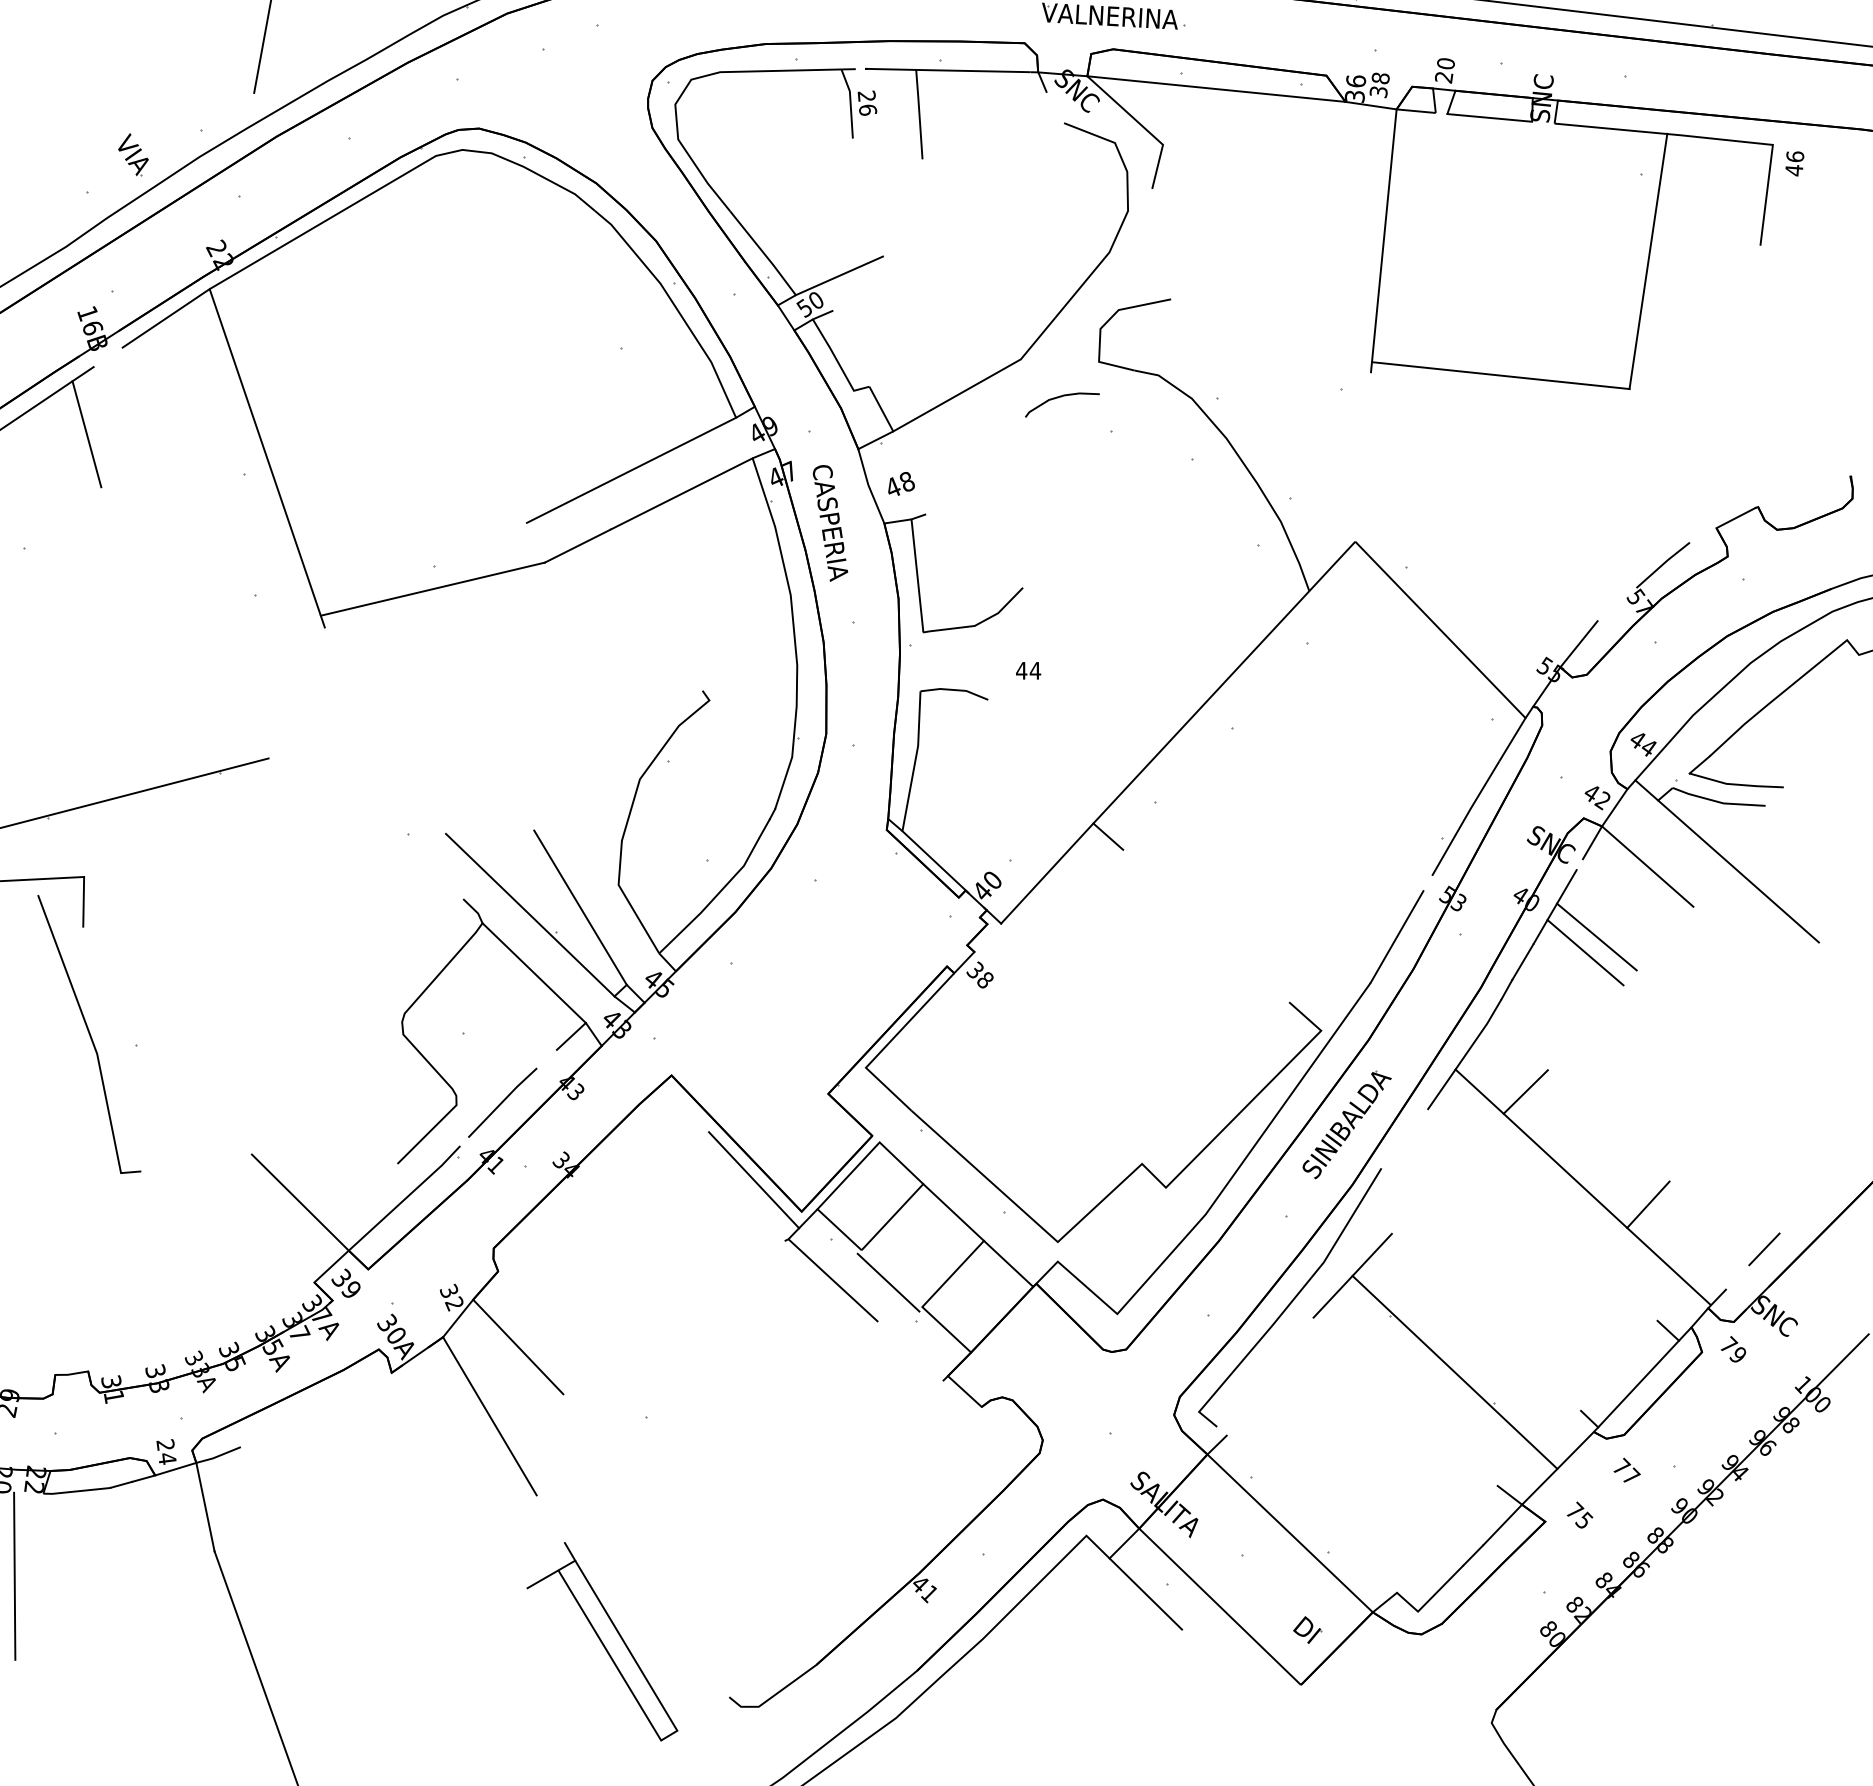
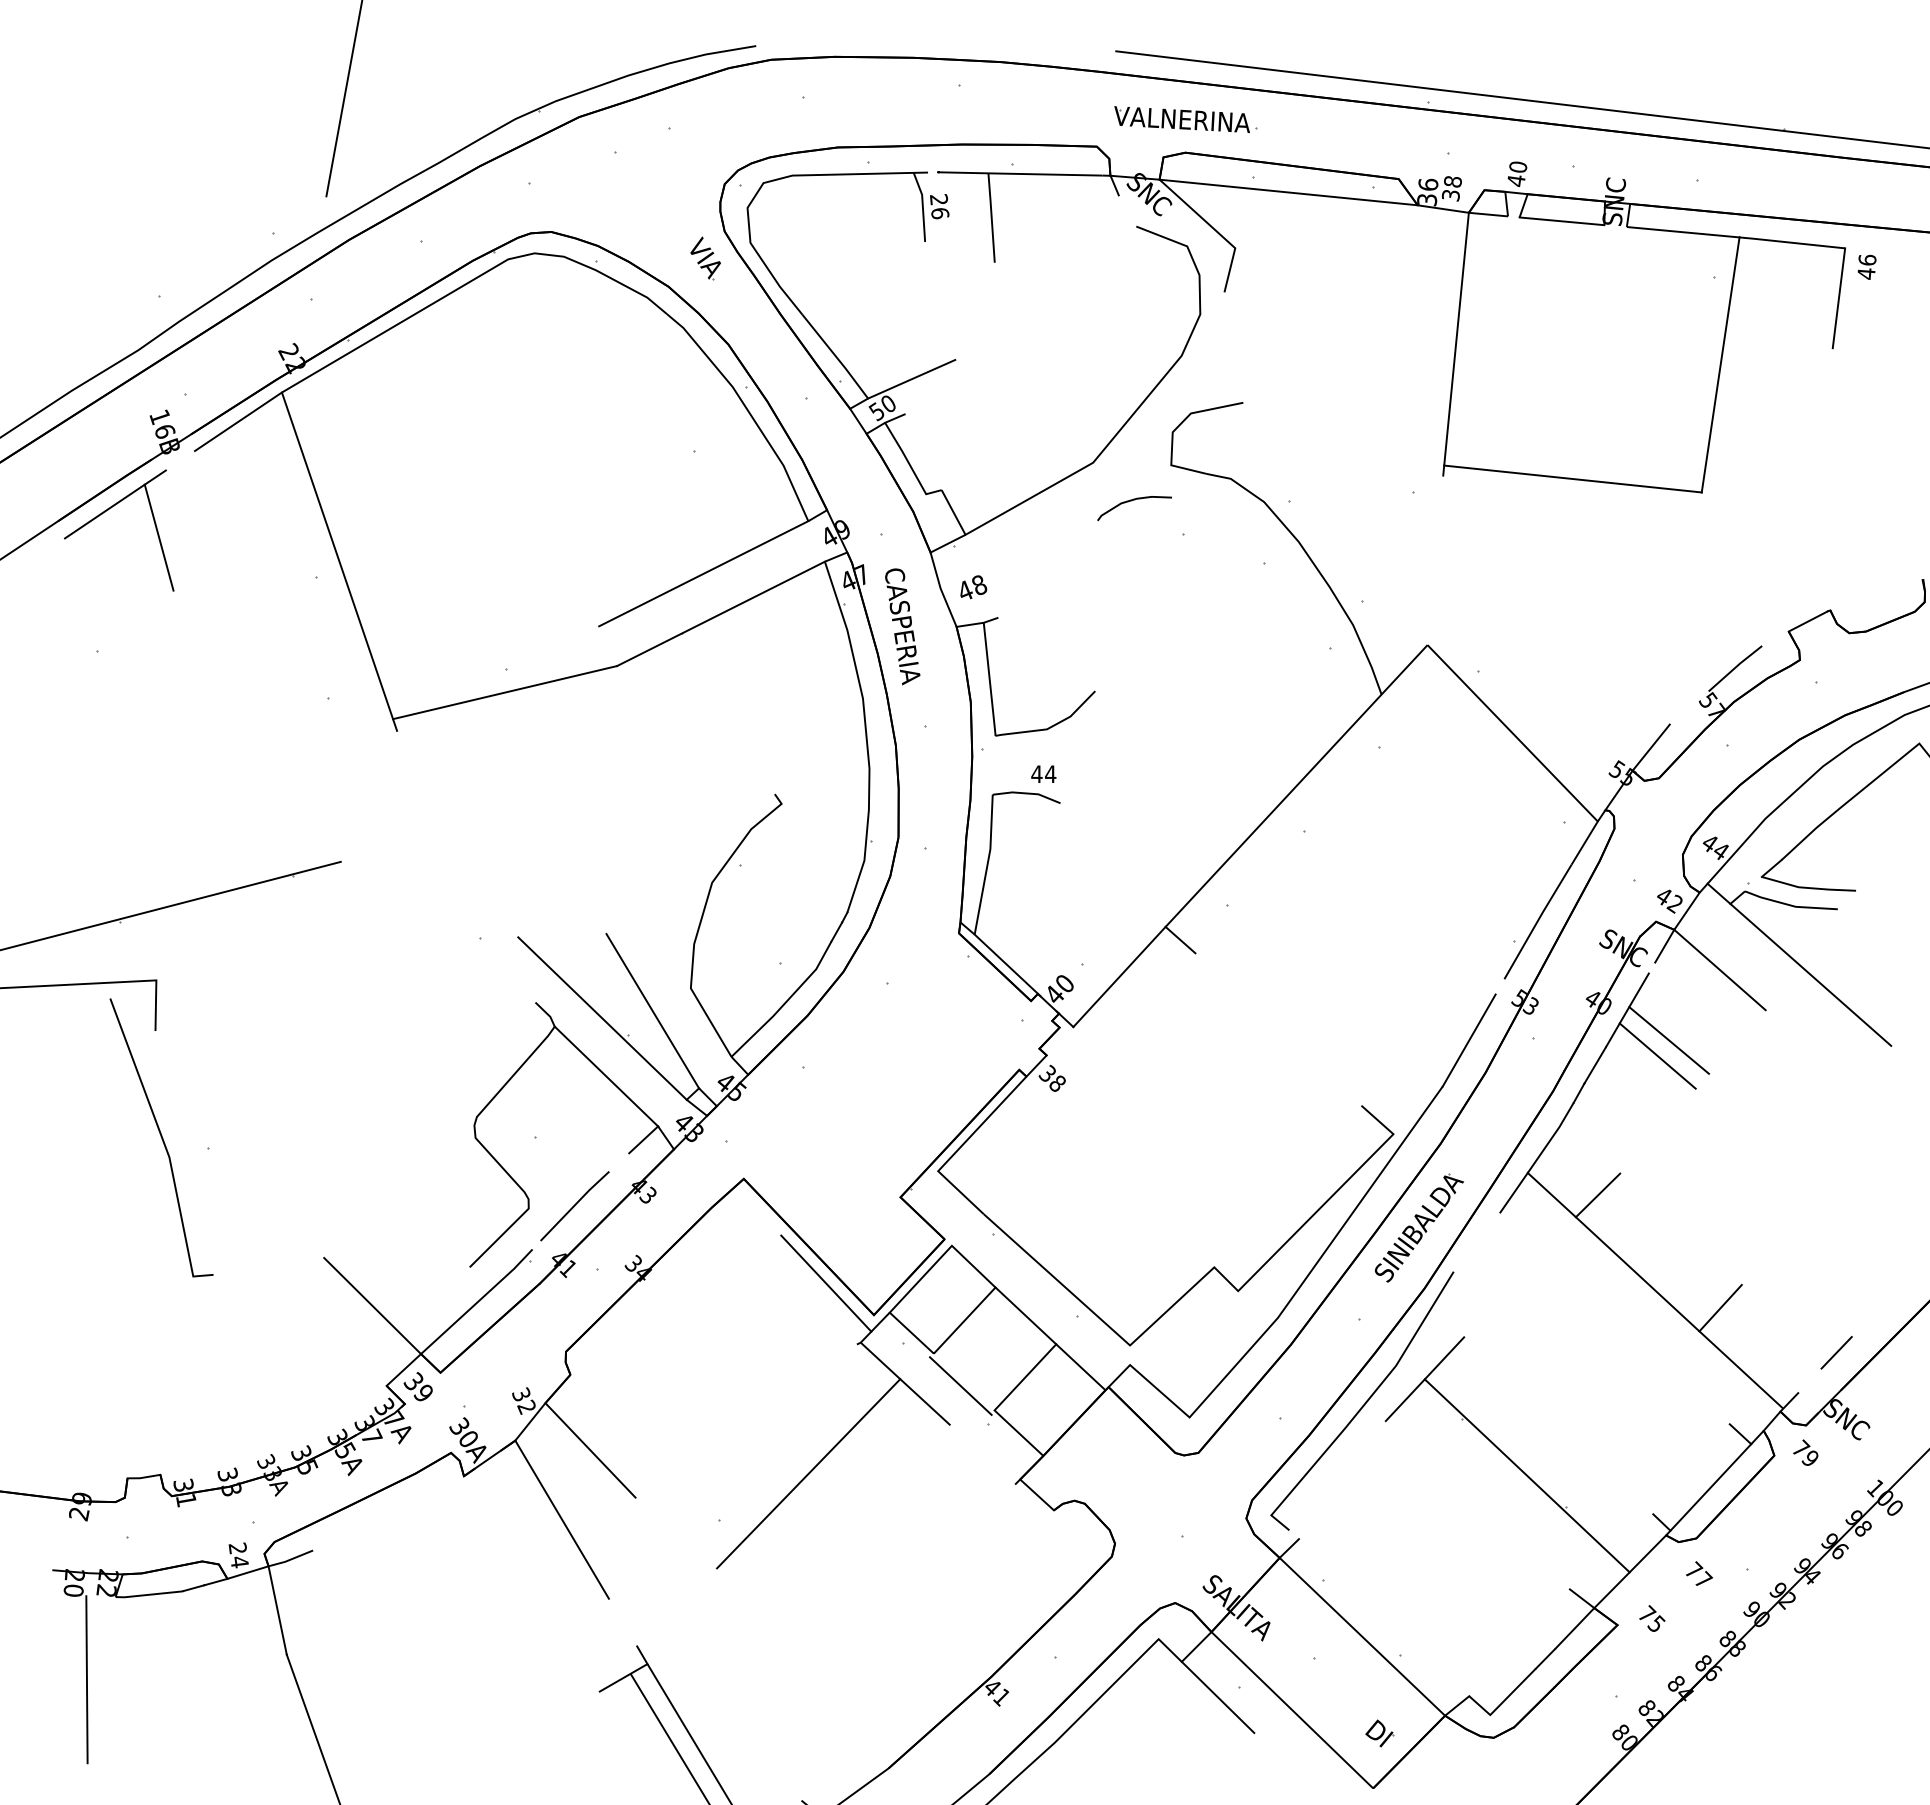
text: (1444, 78) -> (1516, 181), 20 -> 40
part: (133, 155) -> (705, 258), moved
text: (1028, 670) -> (1043, 773), moved
line: (736, 1370) -> (808, 1473), added

